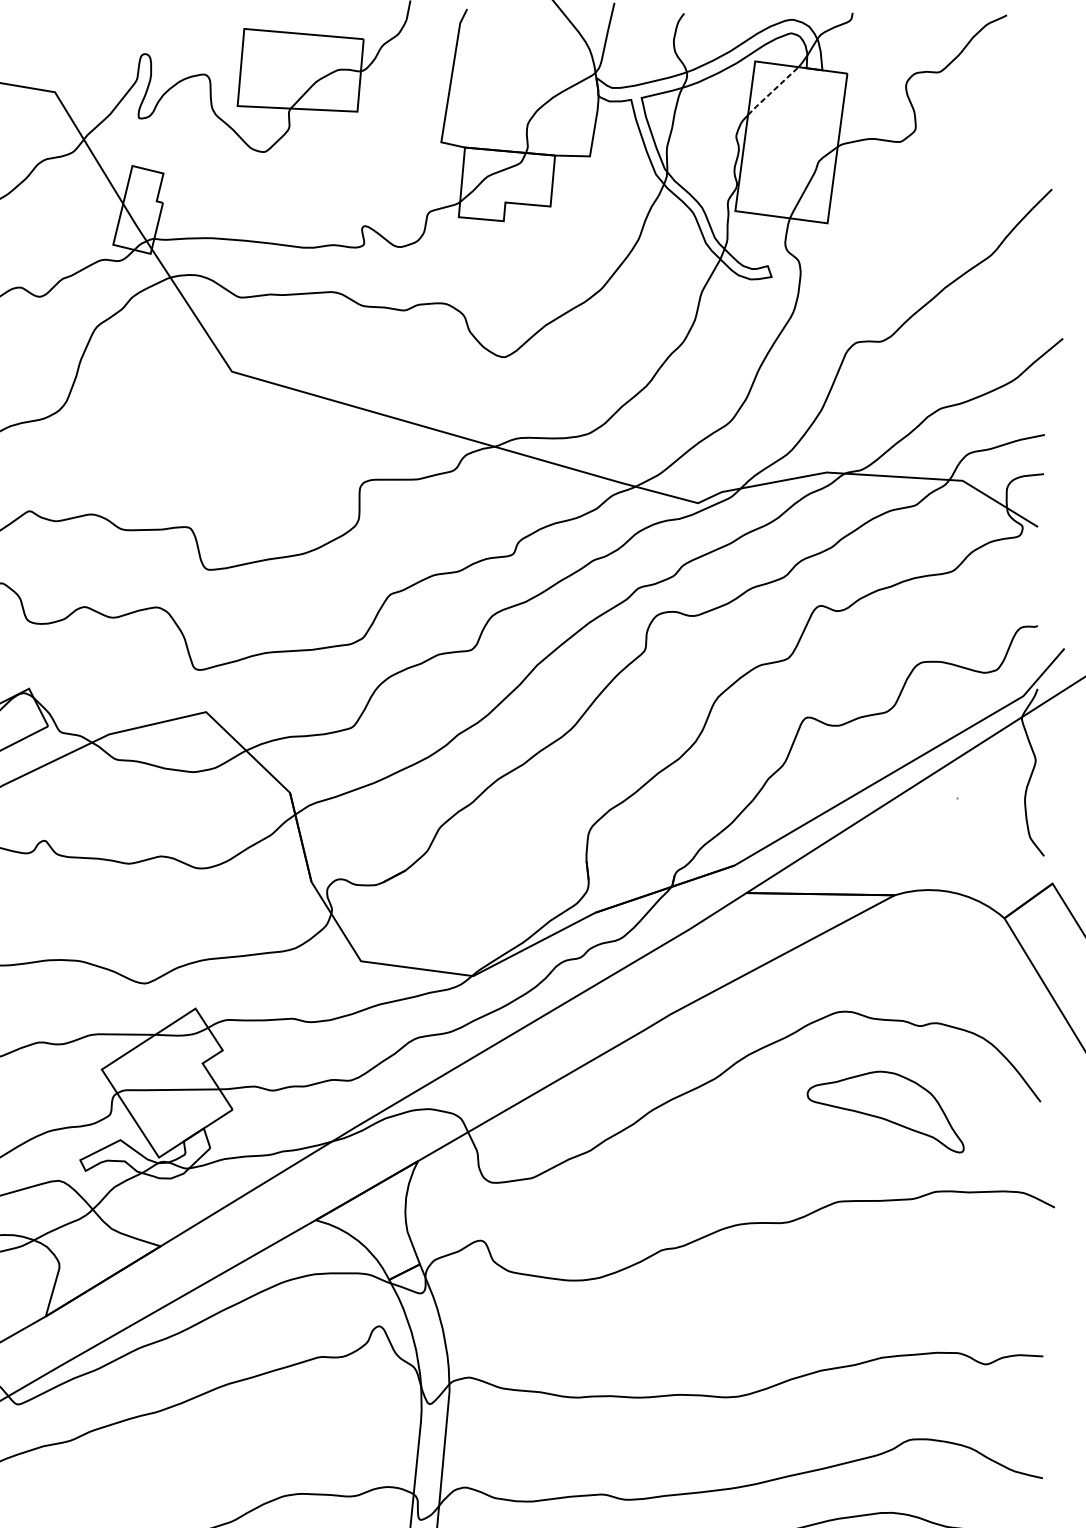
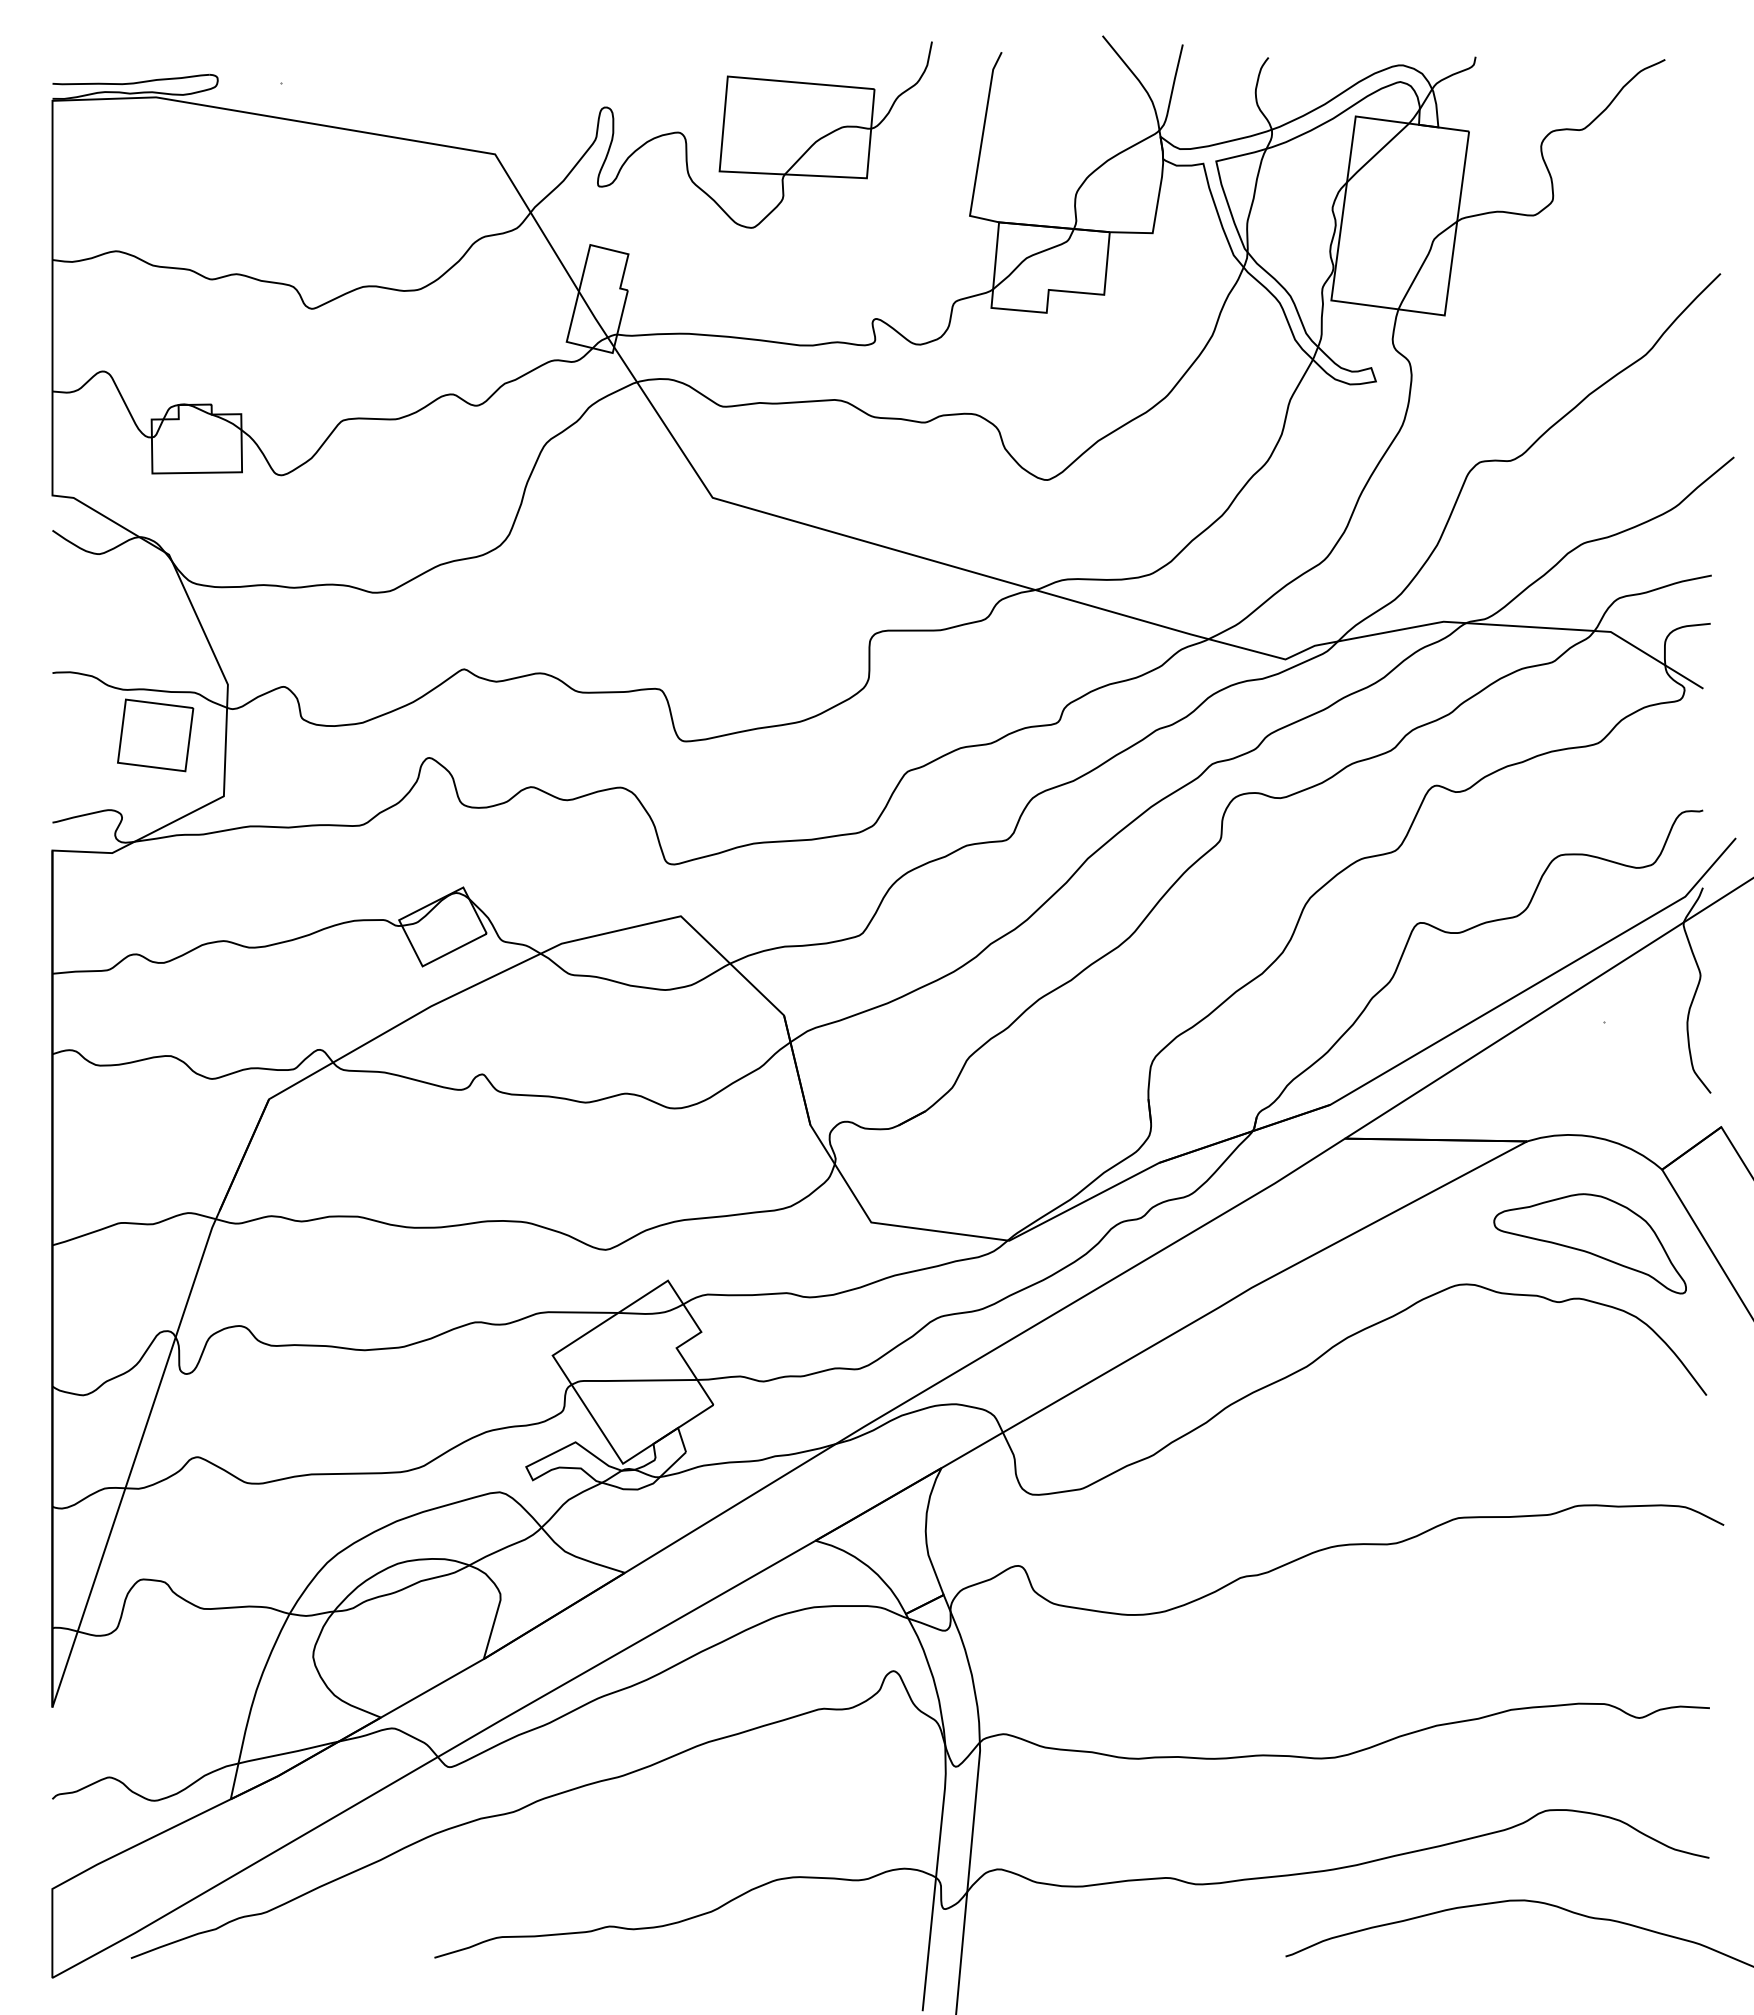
line: (772, 91) -> (1377, 153), dashed -> solid
part: (885, 1111) -> (1589, 1243), moved

